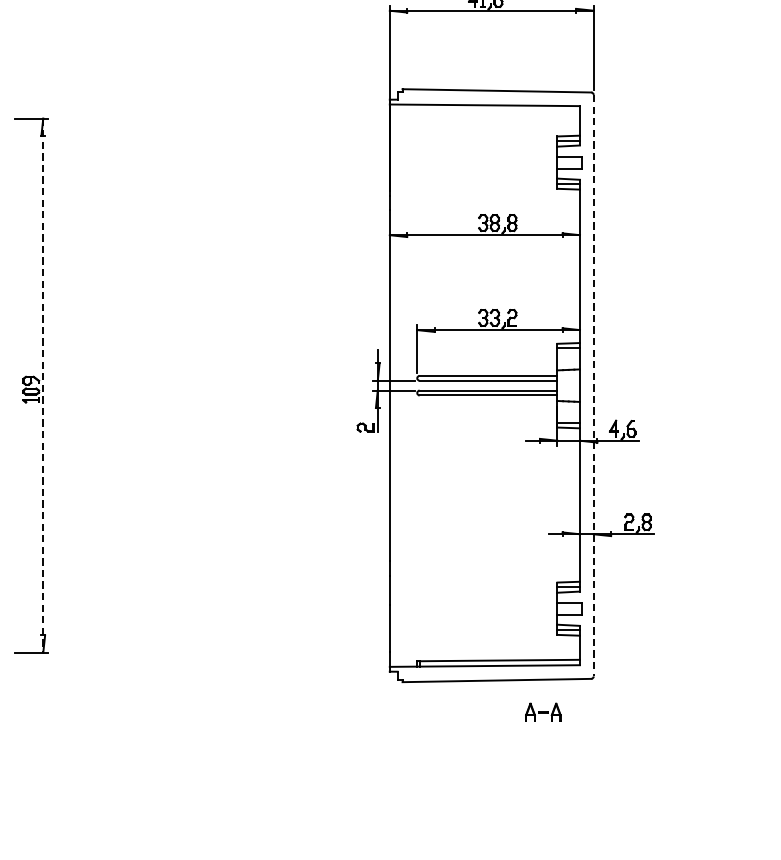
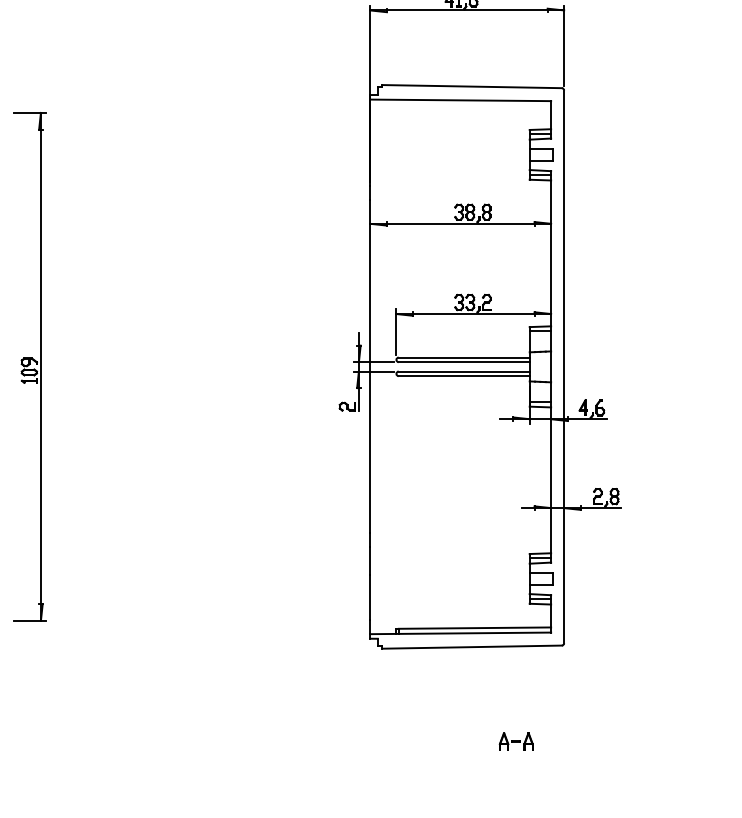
line: (42, 385) -> (40, 366), dashed -> solid
line: (594, 386) -> (564, 367), dashed -> solid
part: (542, 712) -> (515, 741), moved

